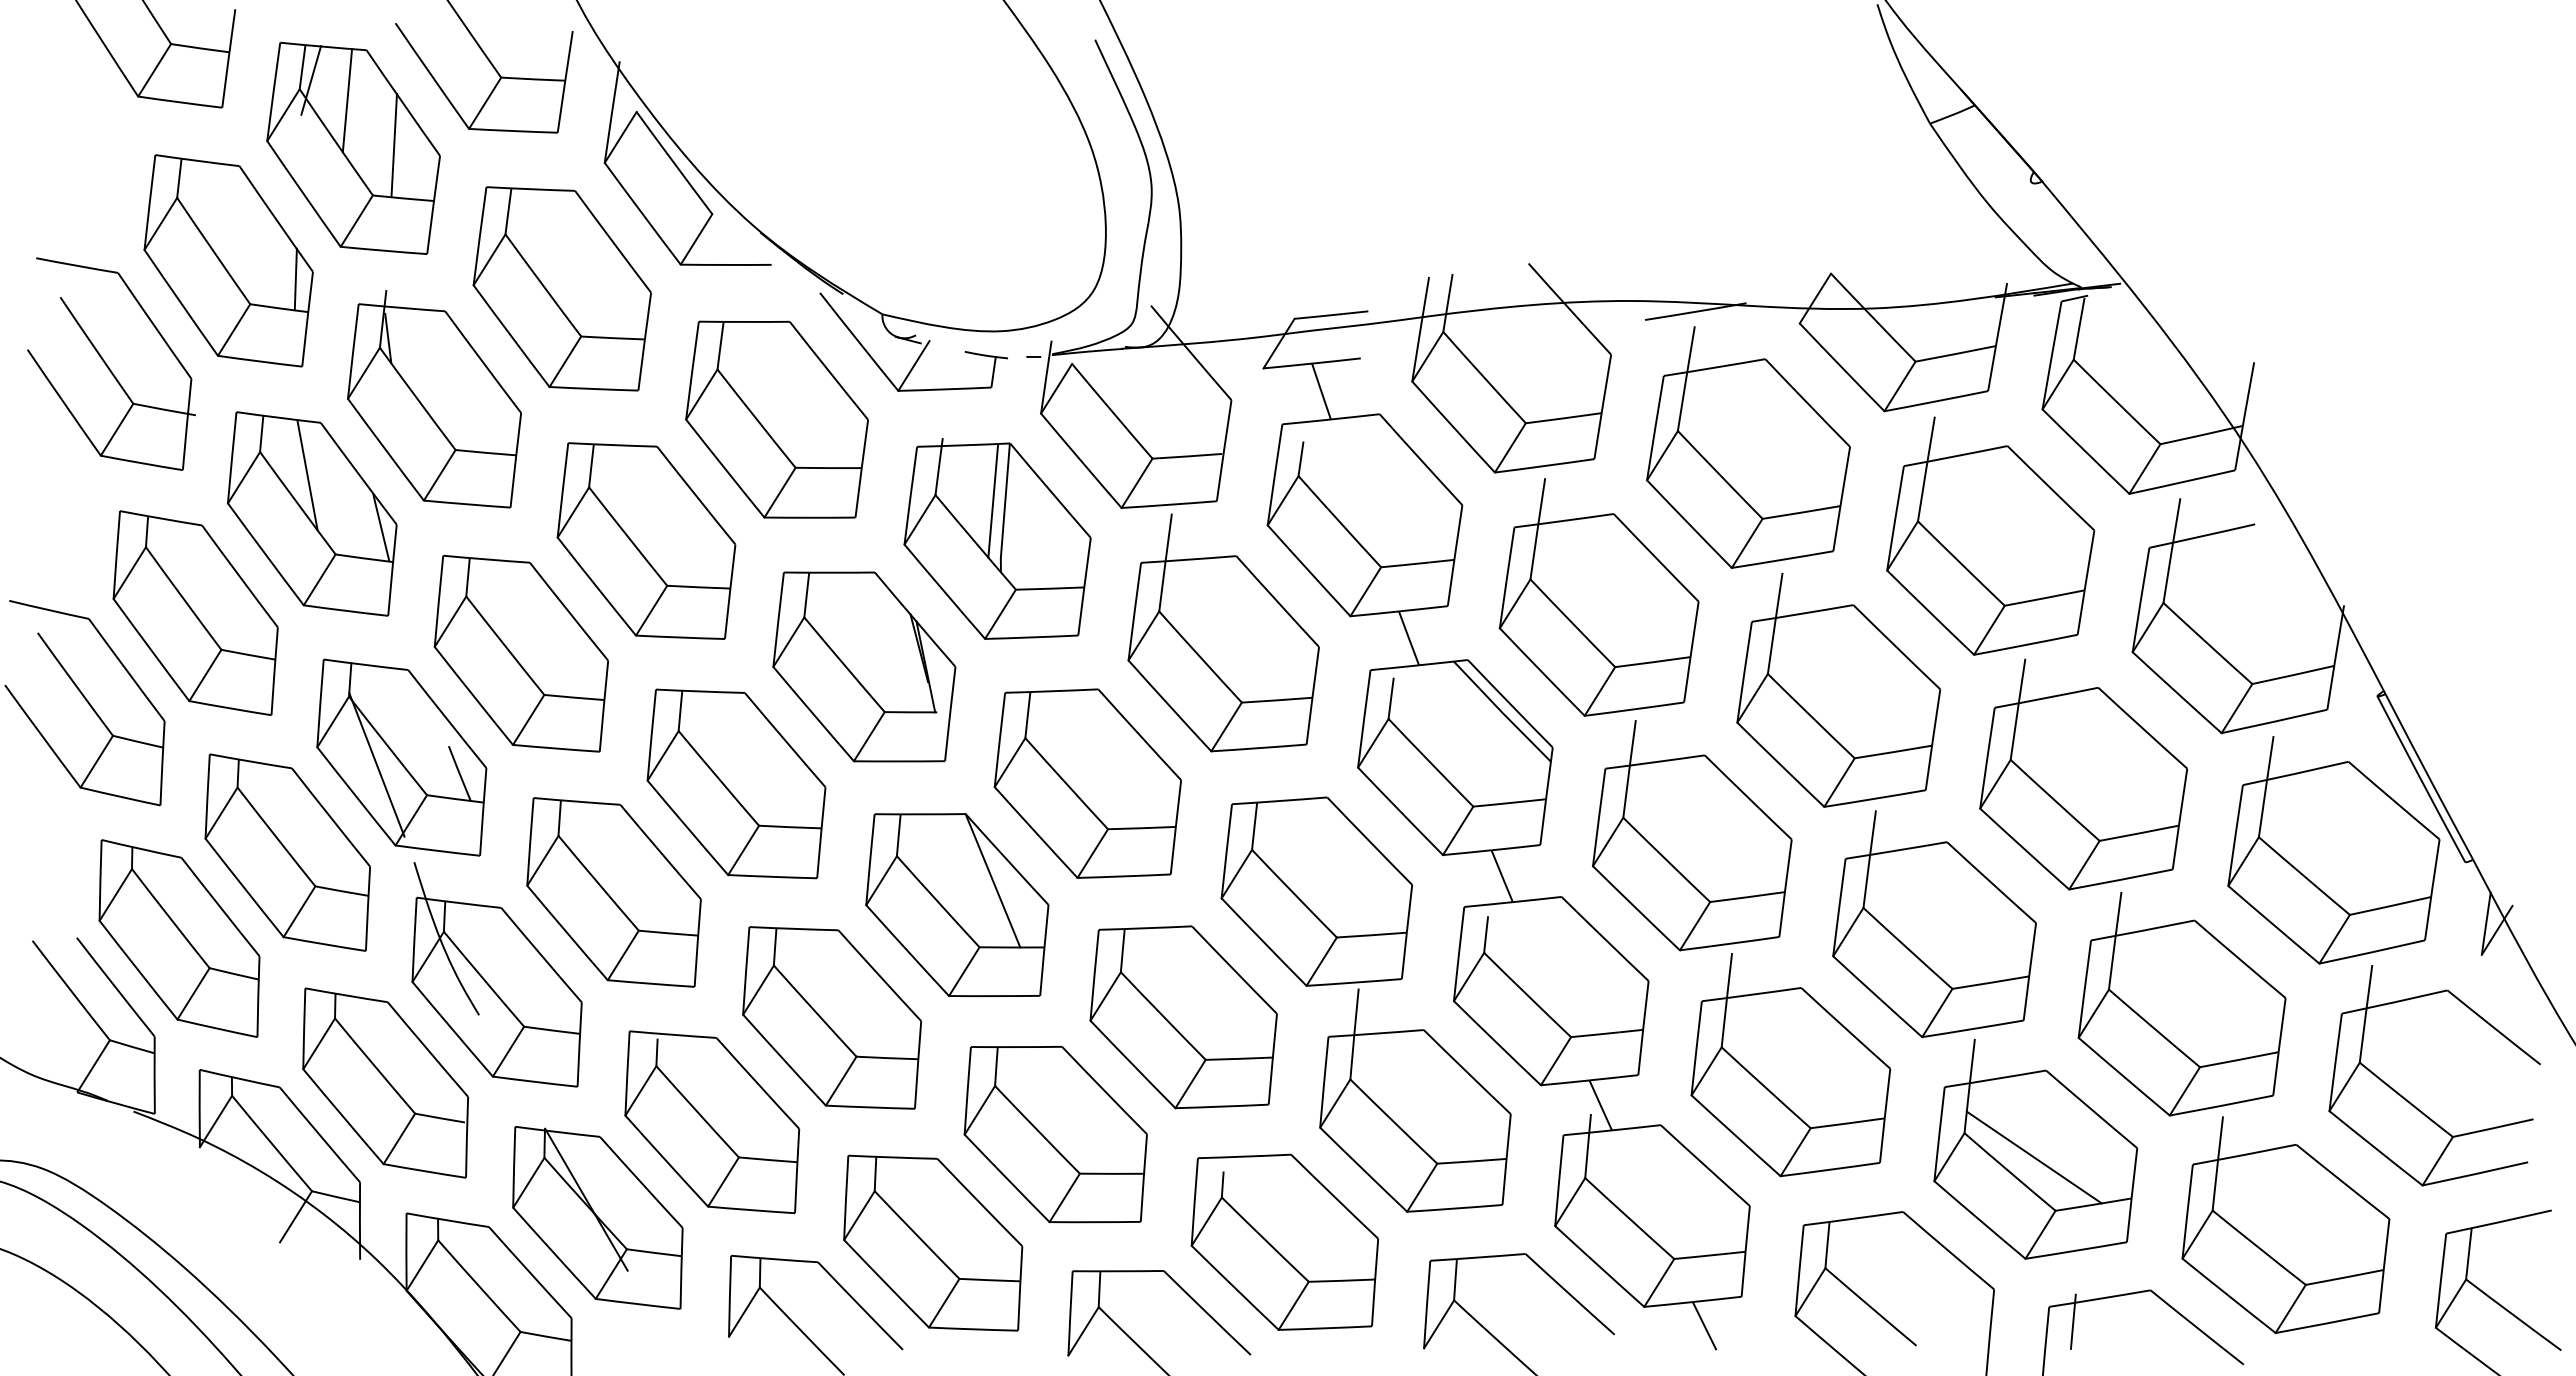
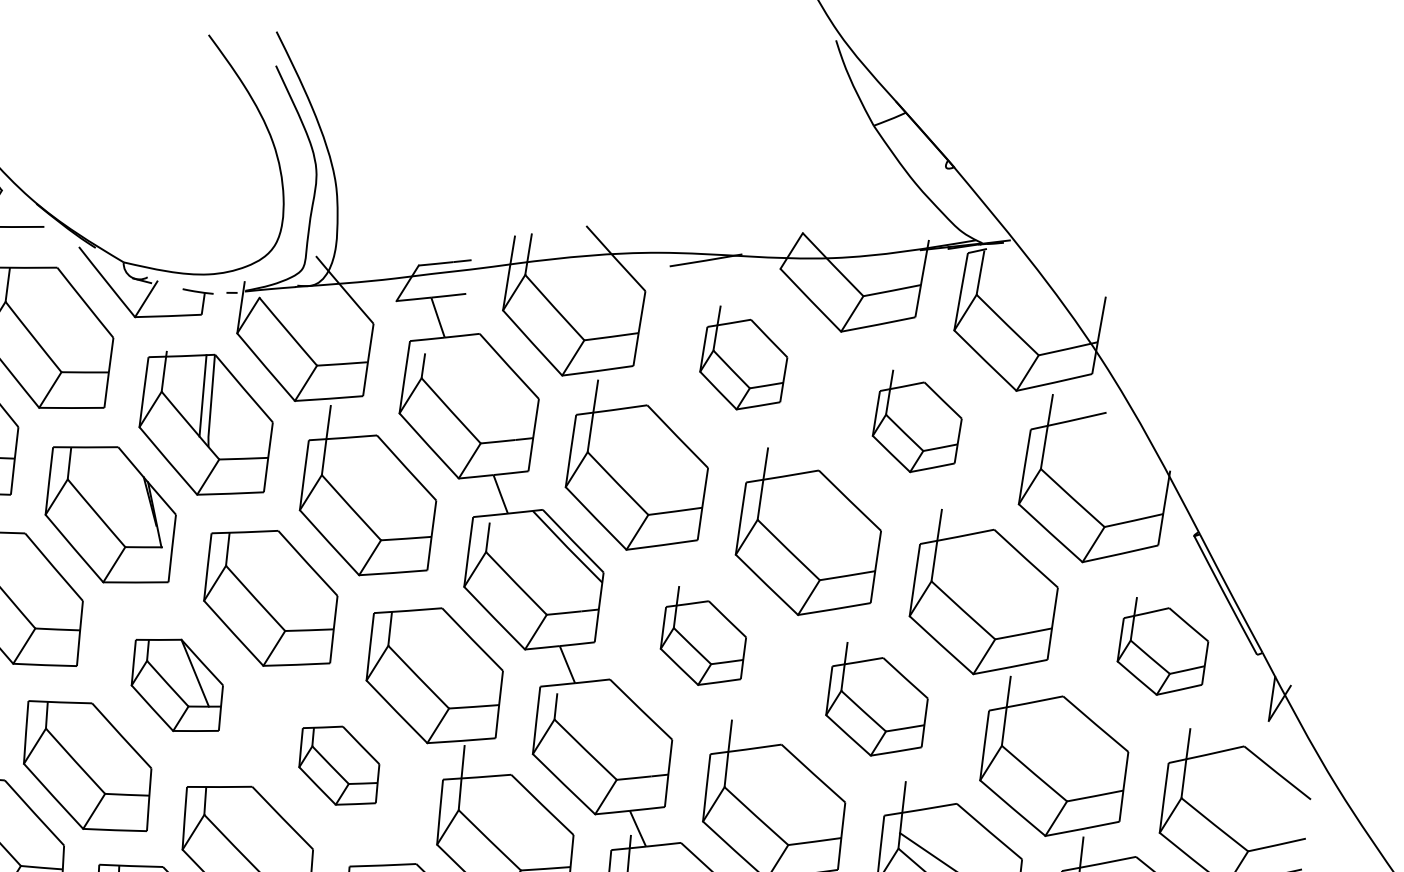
part: (1748, 447) -> (743, 357), size x0.6
part: (1990, 535) -> (917, 420), size x0.6
part: (1691, 835) -> (702, 635), size x0.6
part: (2333, 850) -> (1162, 646), size x0.6
part: (957, 905) -> (177, 685), size x0.7
part: (1934, 924) -> (876, 699), size x0.7
part: (1183, 1017) -> (339, 765), size x0.6

